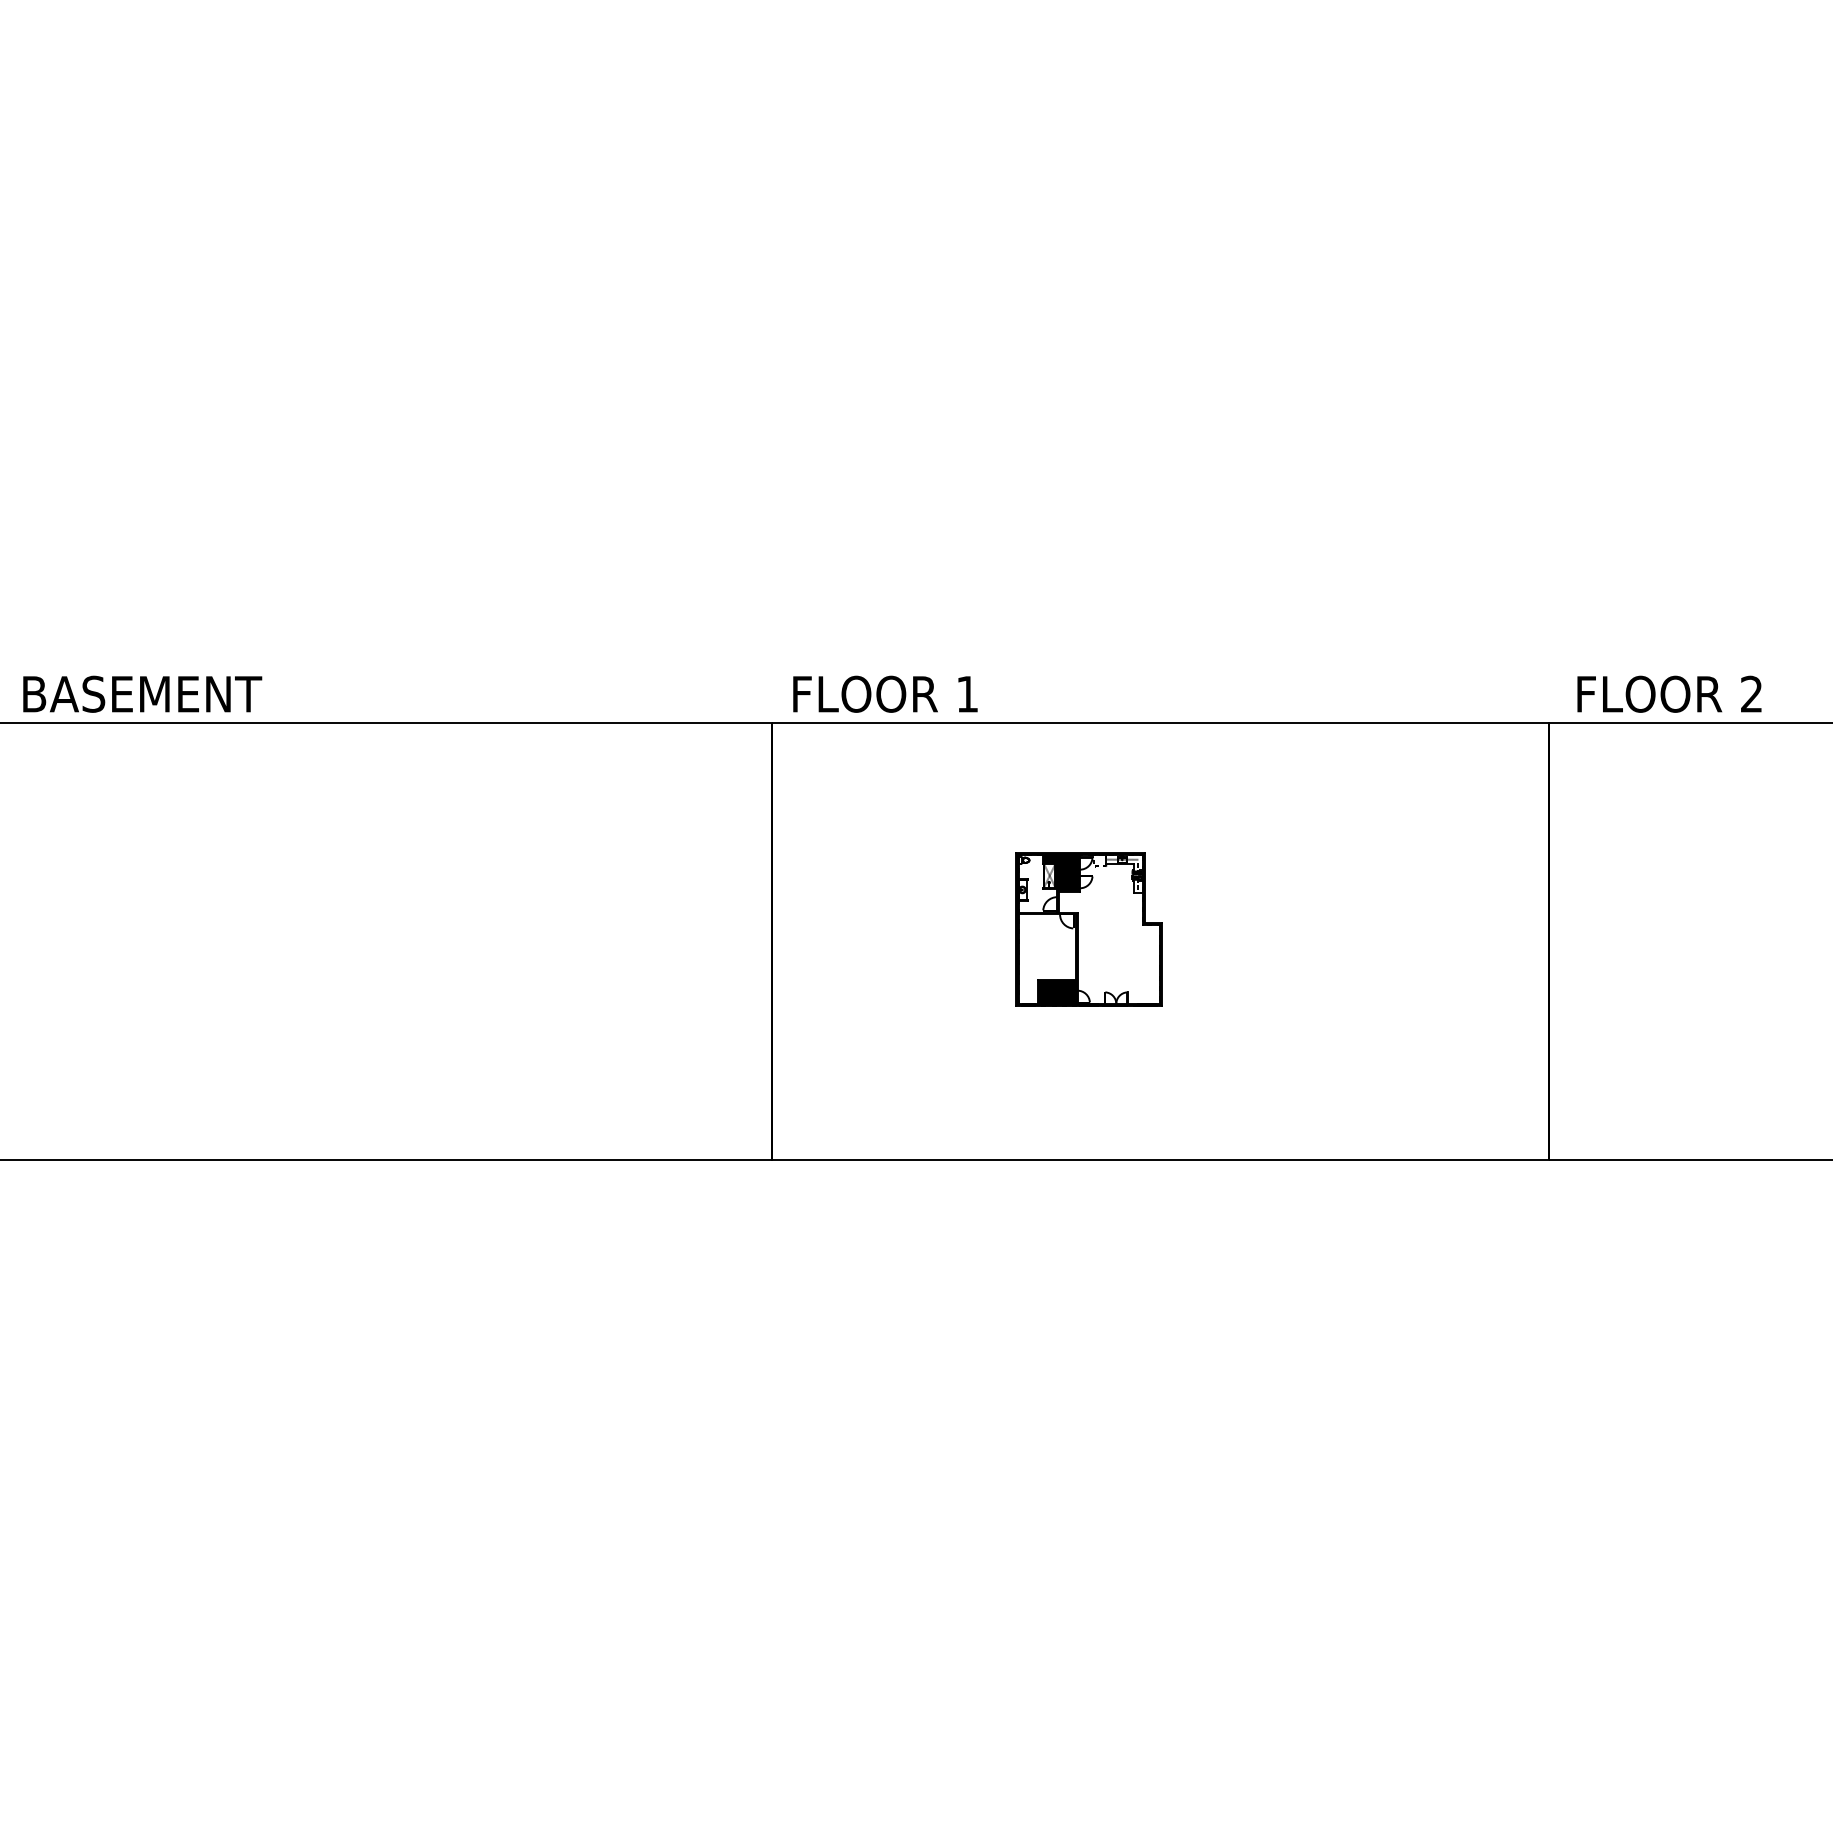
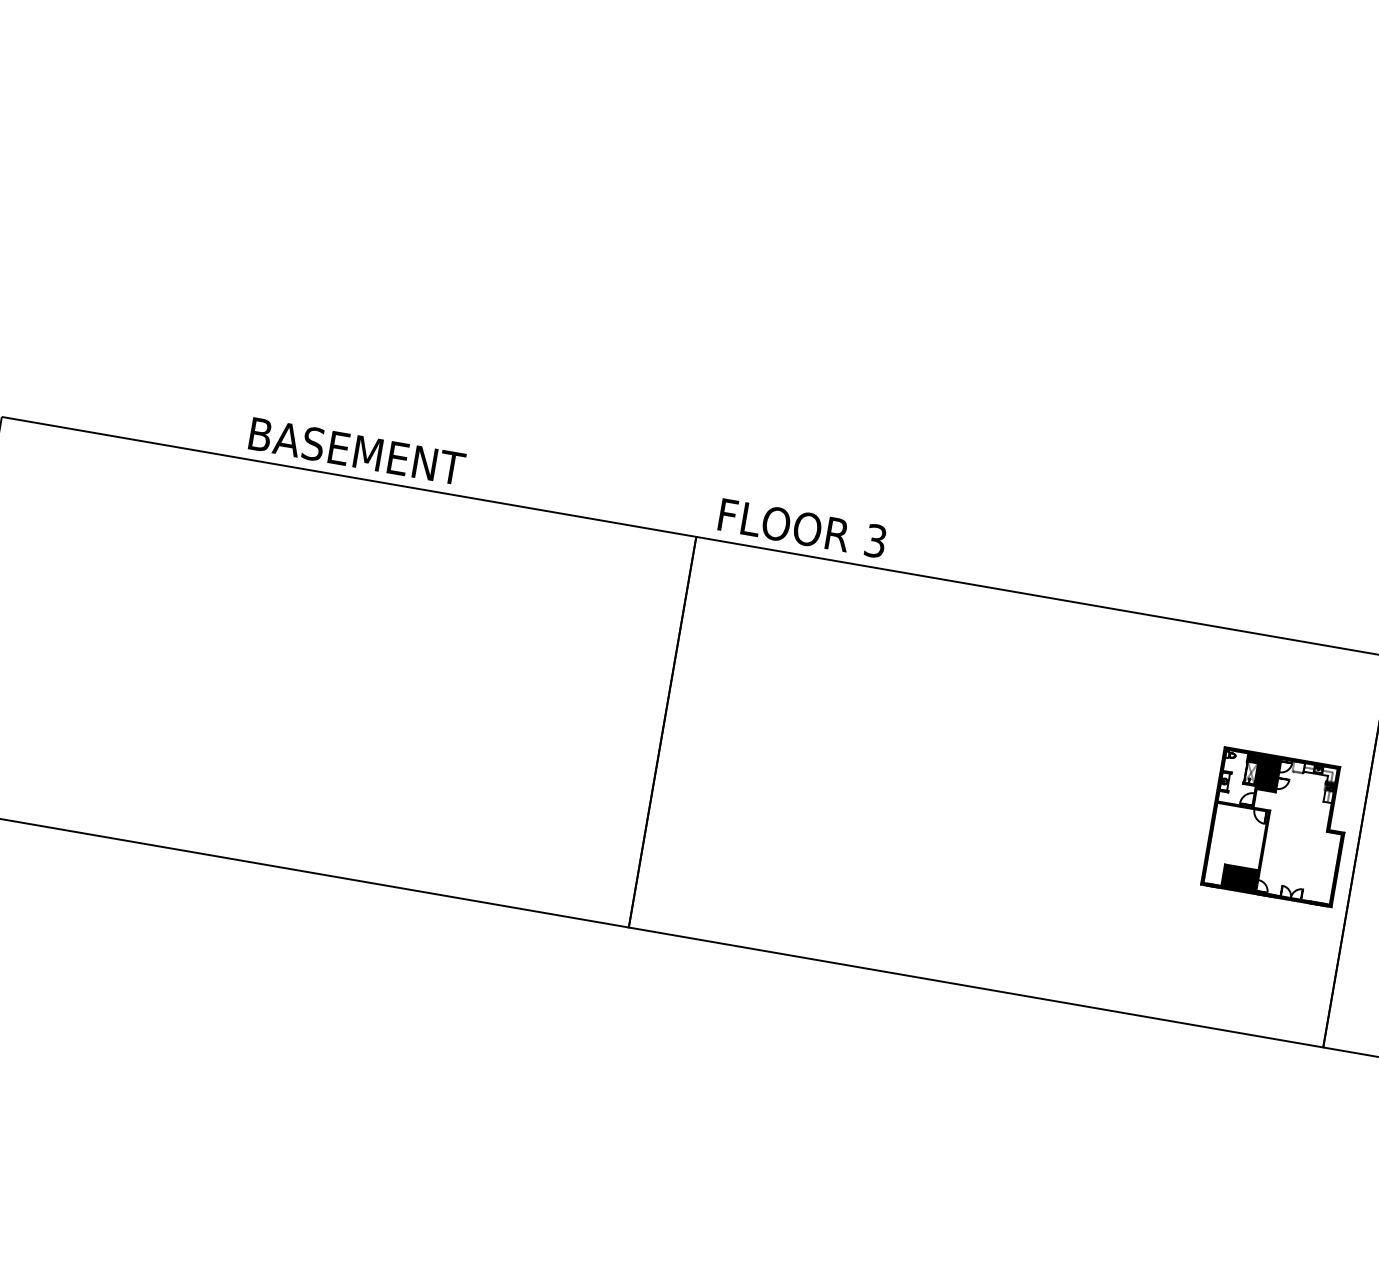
text: (142, 693) -> (357, 450), moved
text: (967, 693) -> (875, 540), 1 -> 3
part: (1088, 929) -> (1277, 827), moved

